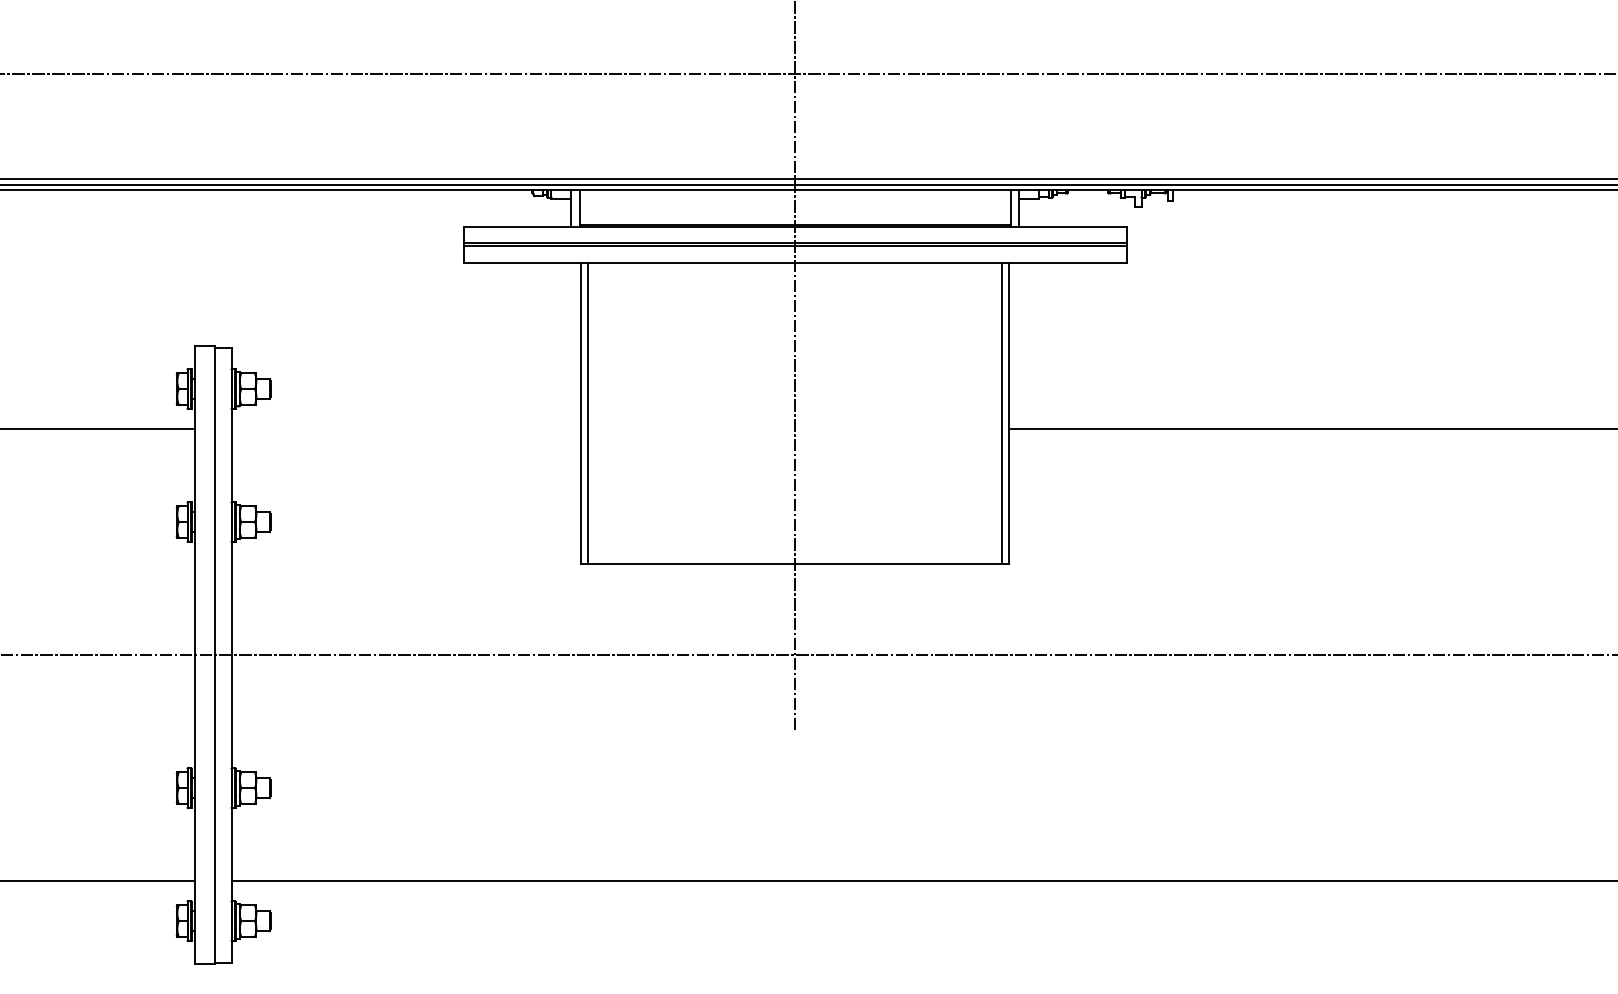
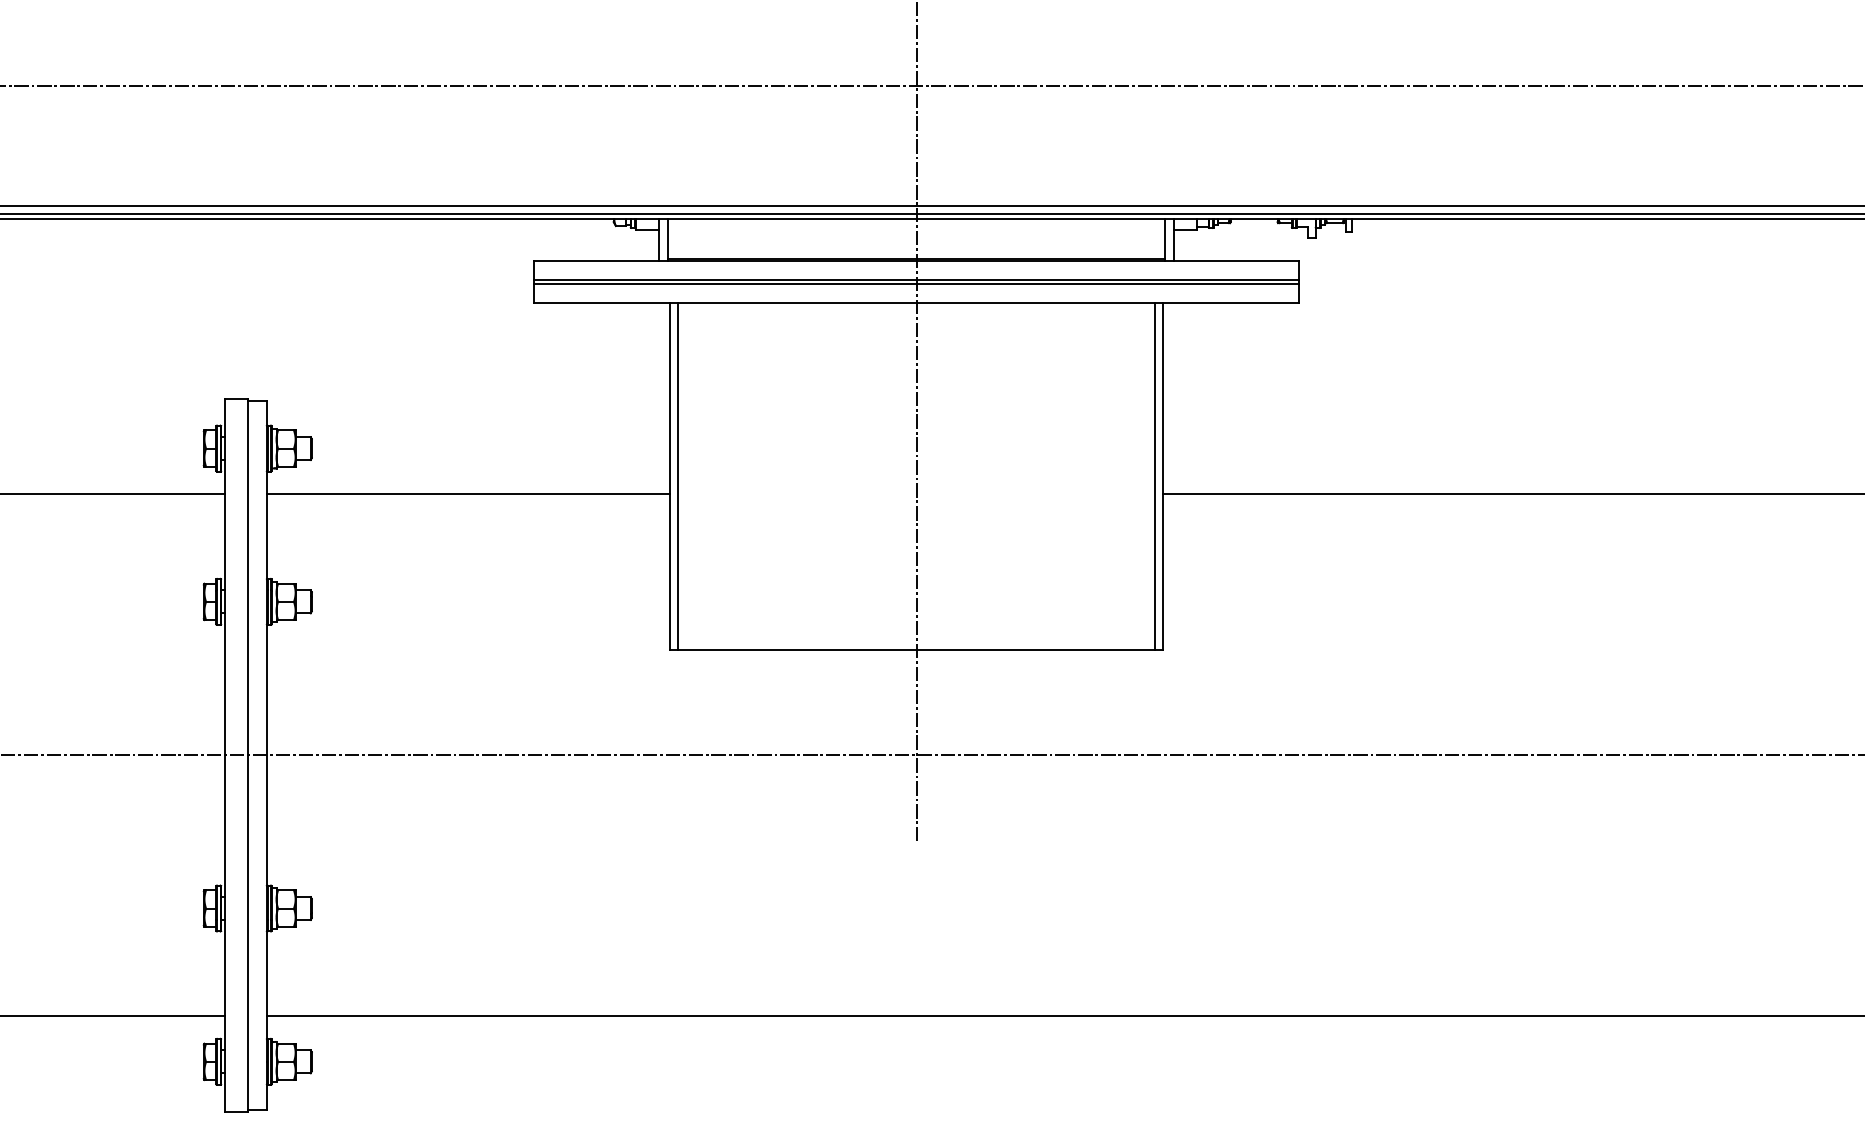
line: (406, 428) -> (468, 494), added

